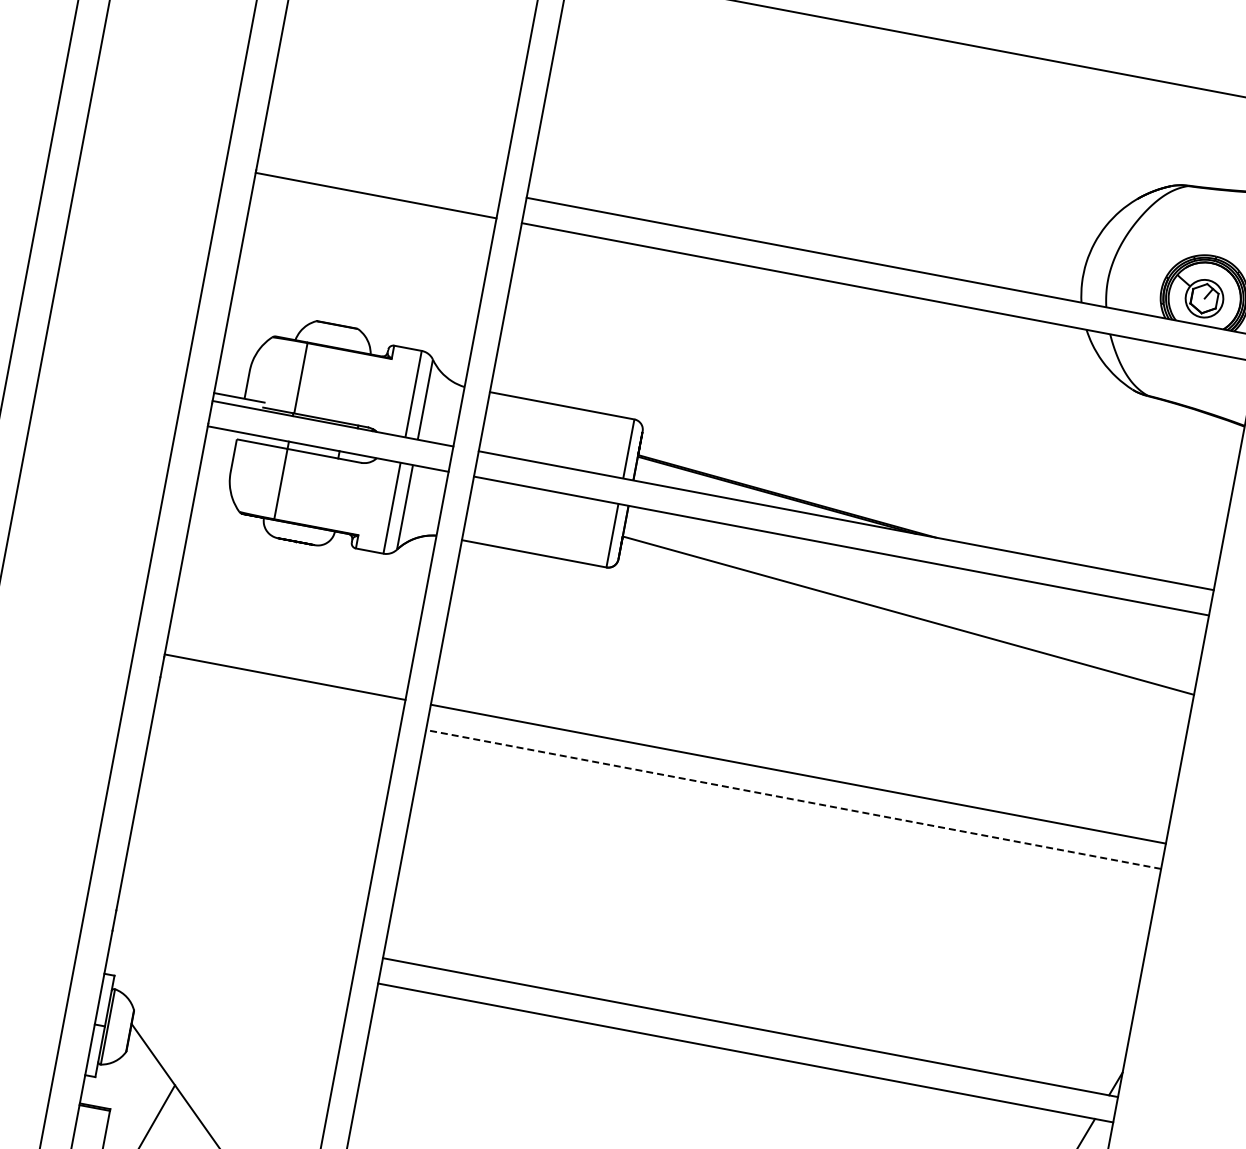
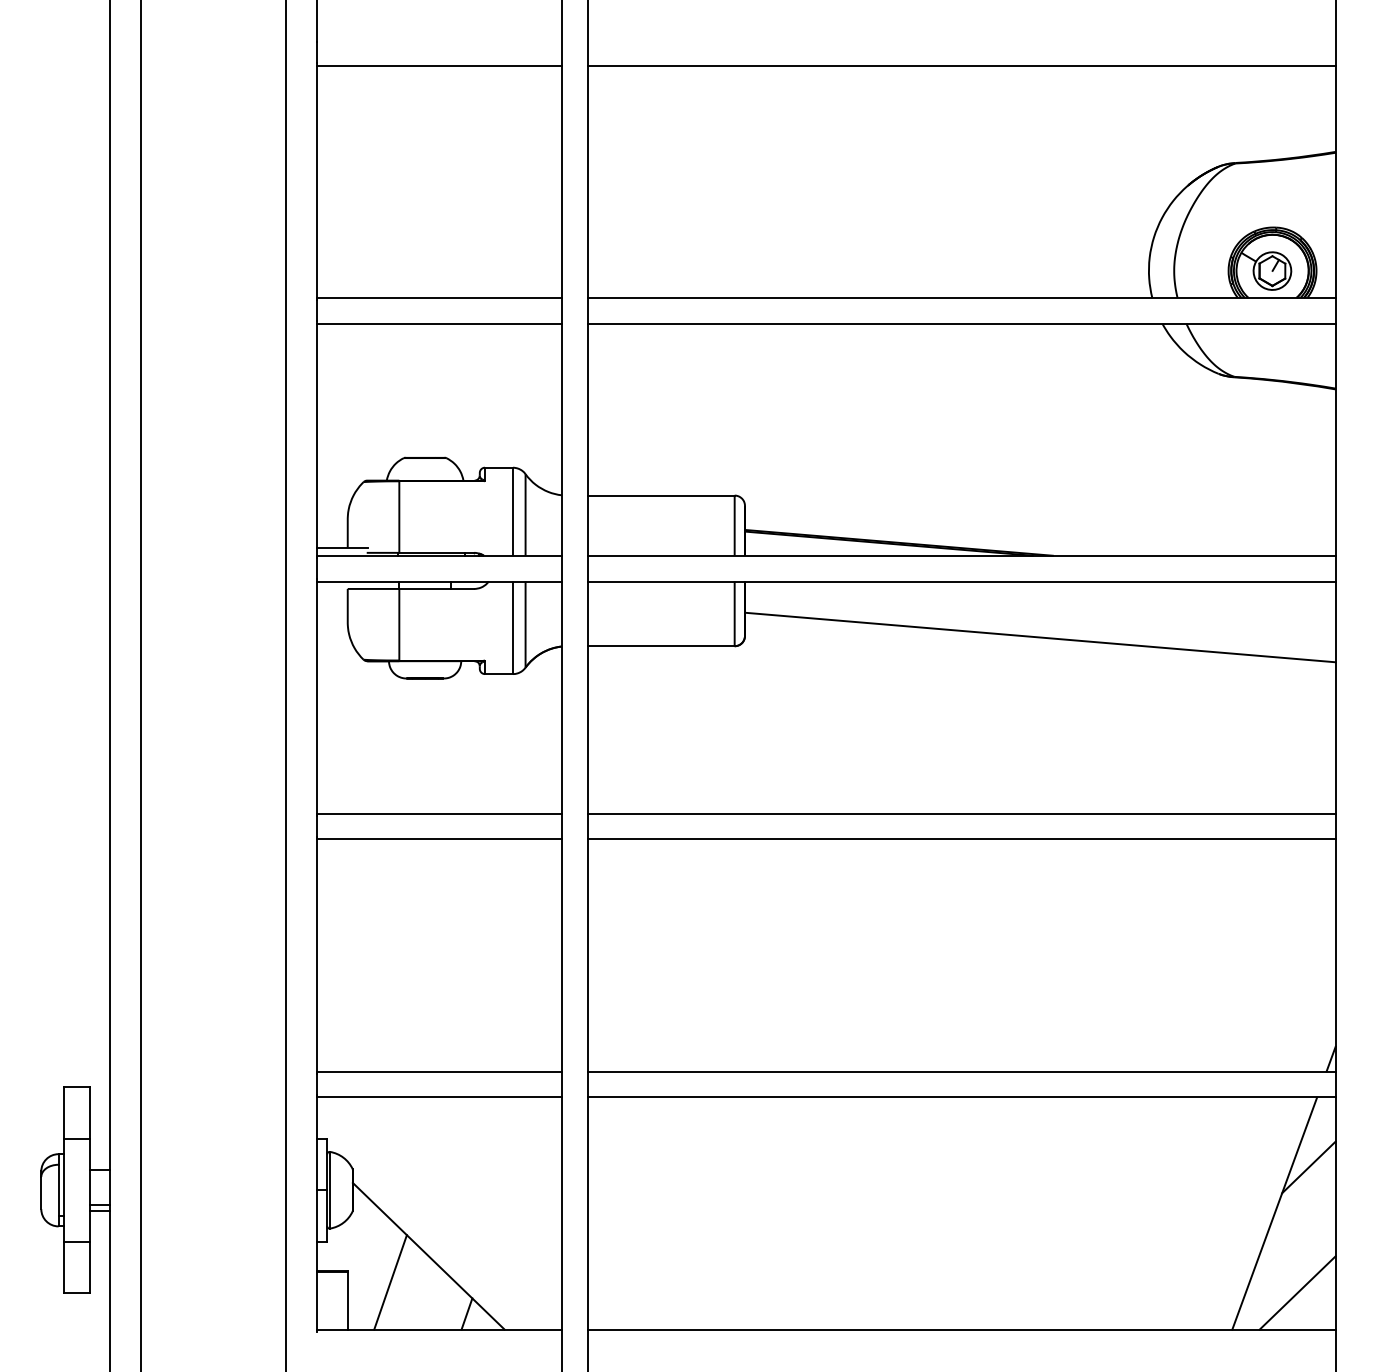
line: (380, 169) -> (438, 297), added
line: (279, 702) -> (438, 839), added
line: (793, 799) -> (961, 839), dashed -> solid
line: (236, 930) -> (438, 1071), added
line: (231, 955) -> (438, 1097), added

